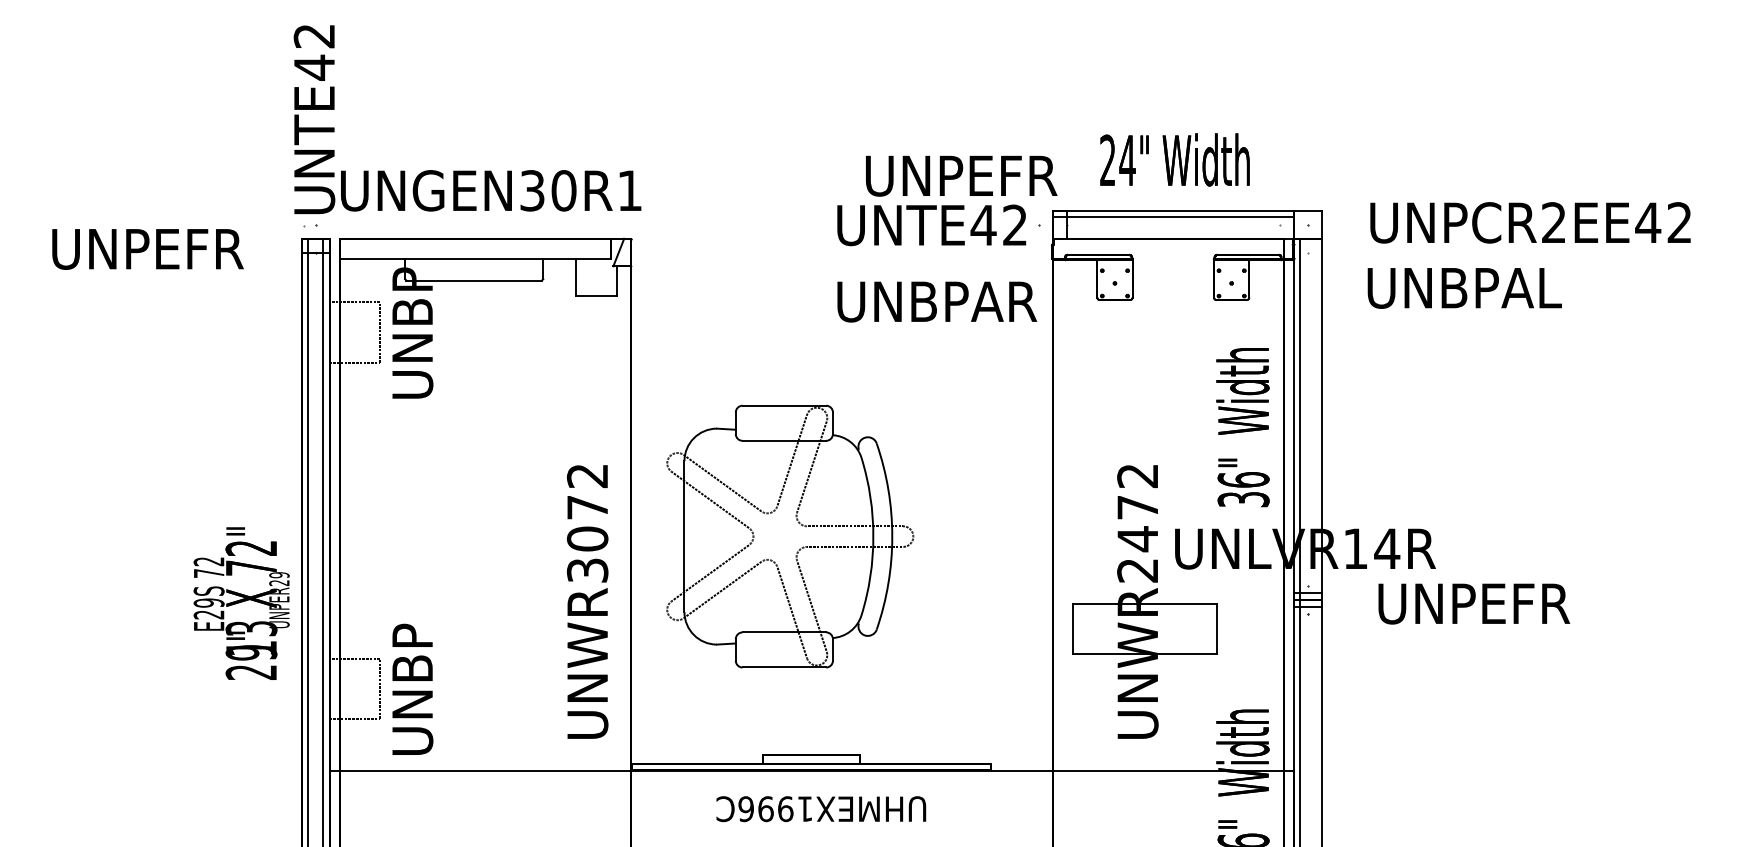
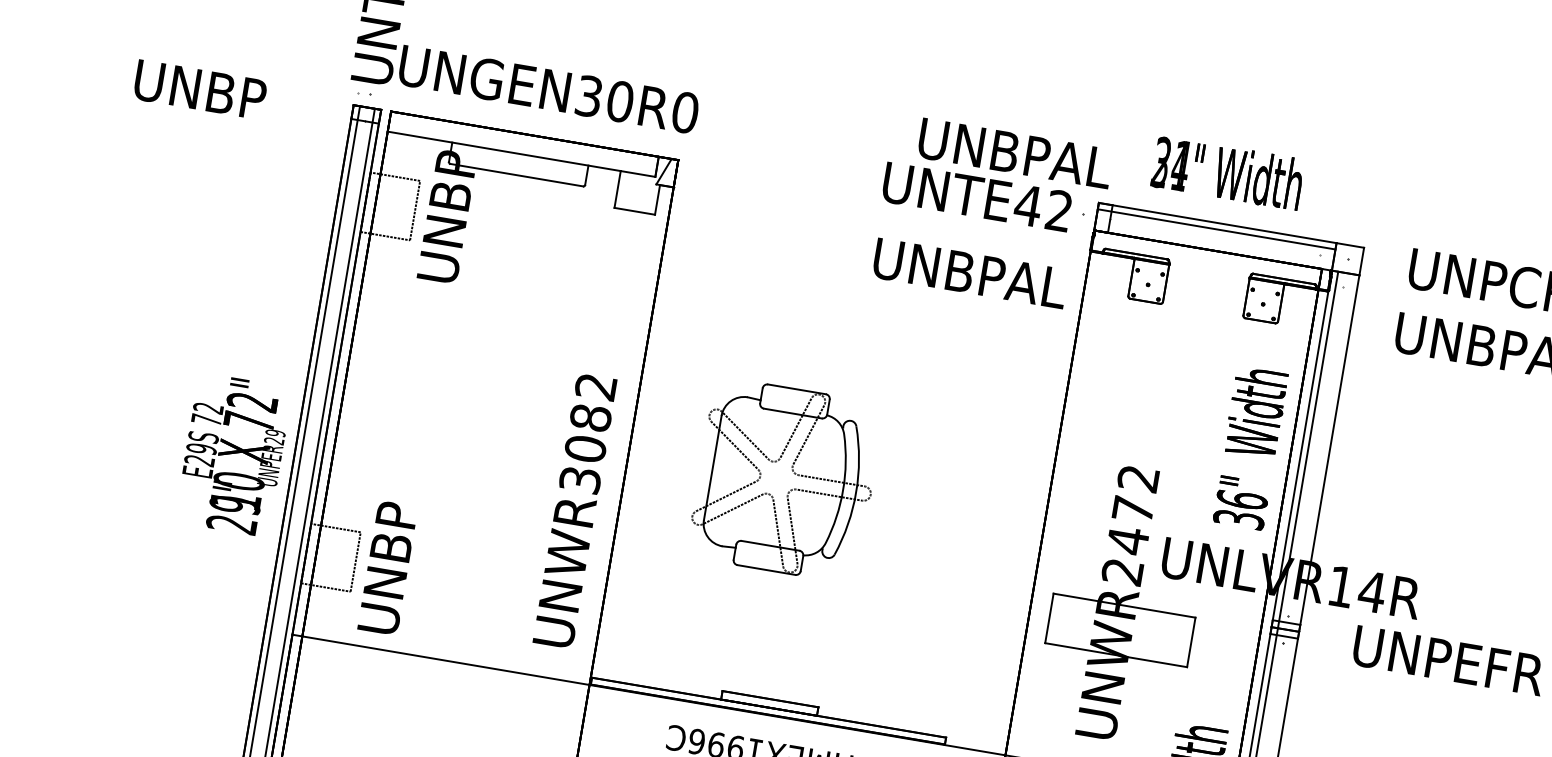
text: (1117, 160) -> (1171, 164), 24" -> 31"
text: (962, 175) -> (1015, 153), UNPEFR -> UNBPAL
text: (629, 190) -> (684, 112), UNGEN30R1 -> UNGEN30R0
text: (147, 249) -> (199, 90), UNPEFR -> UNBP
text: (937, 301) -> (970, 273), UNBPAR -> UNBPAL
text: (587, 507) -> (590, 417), UNWR3072 -> UNWR3082
part: (790, 536) -> (785, 480), size x0.7
text: (251, 628) -> (239, 481), 13 -> 10

